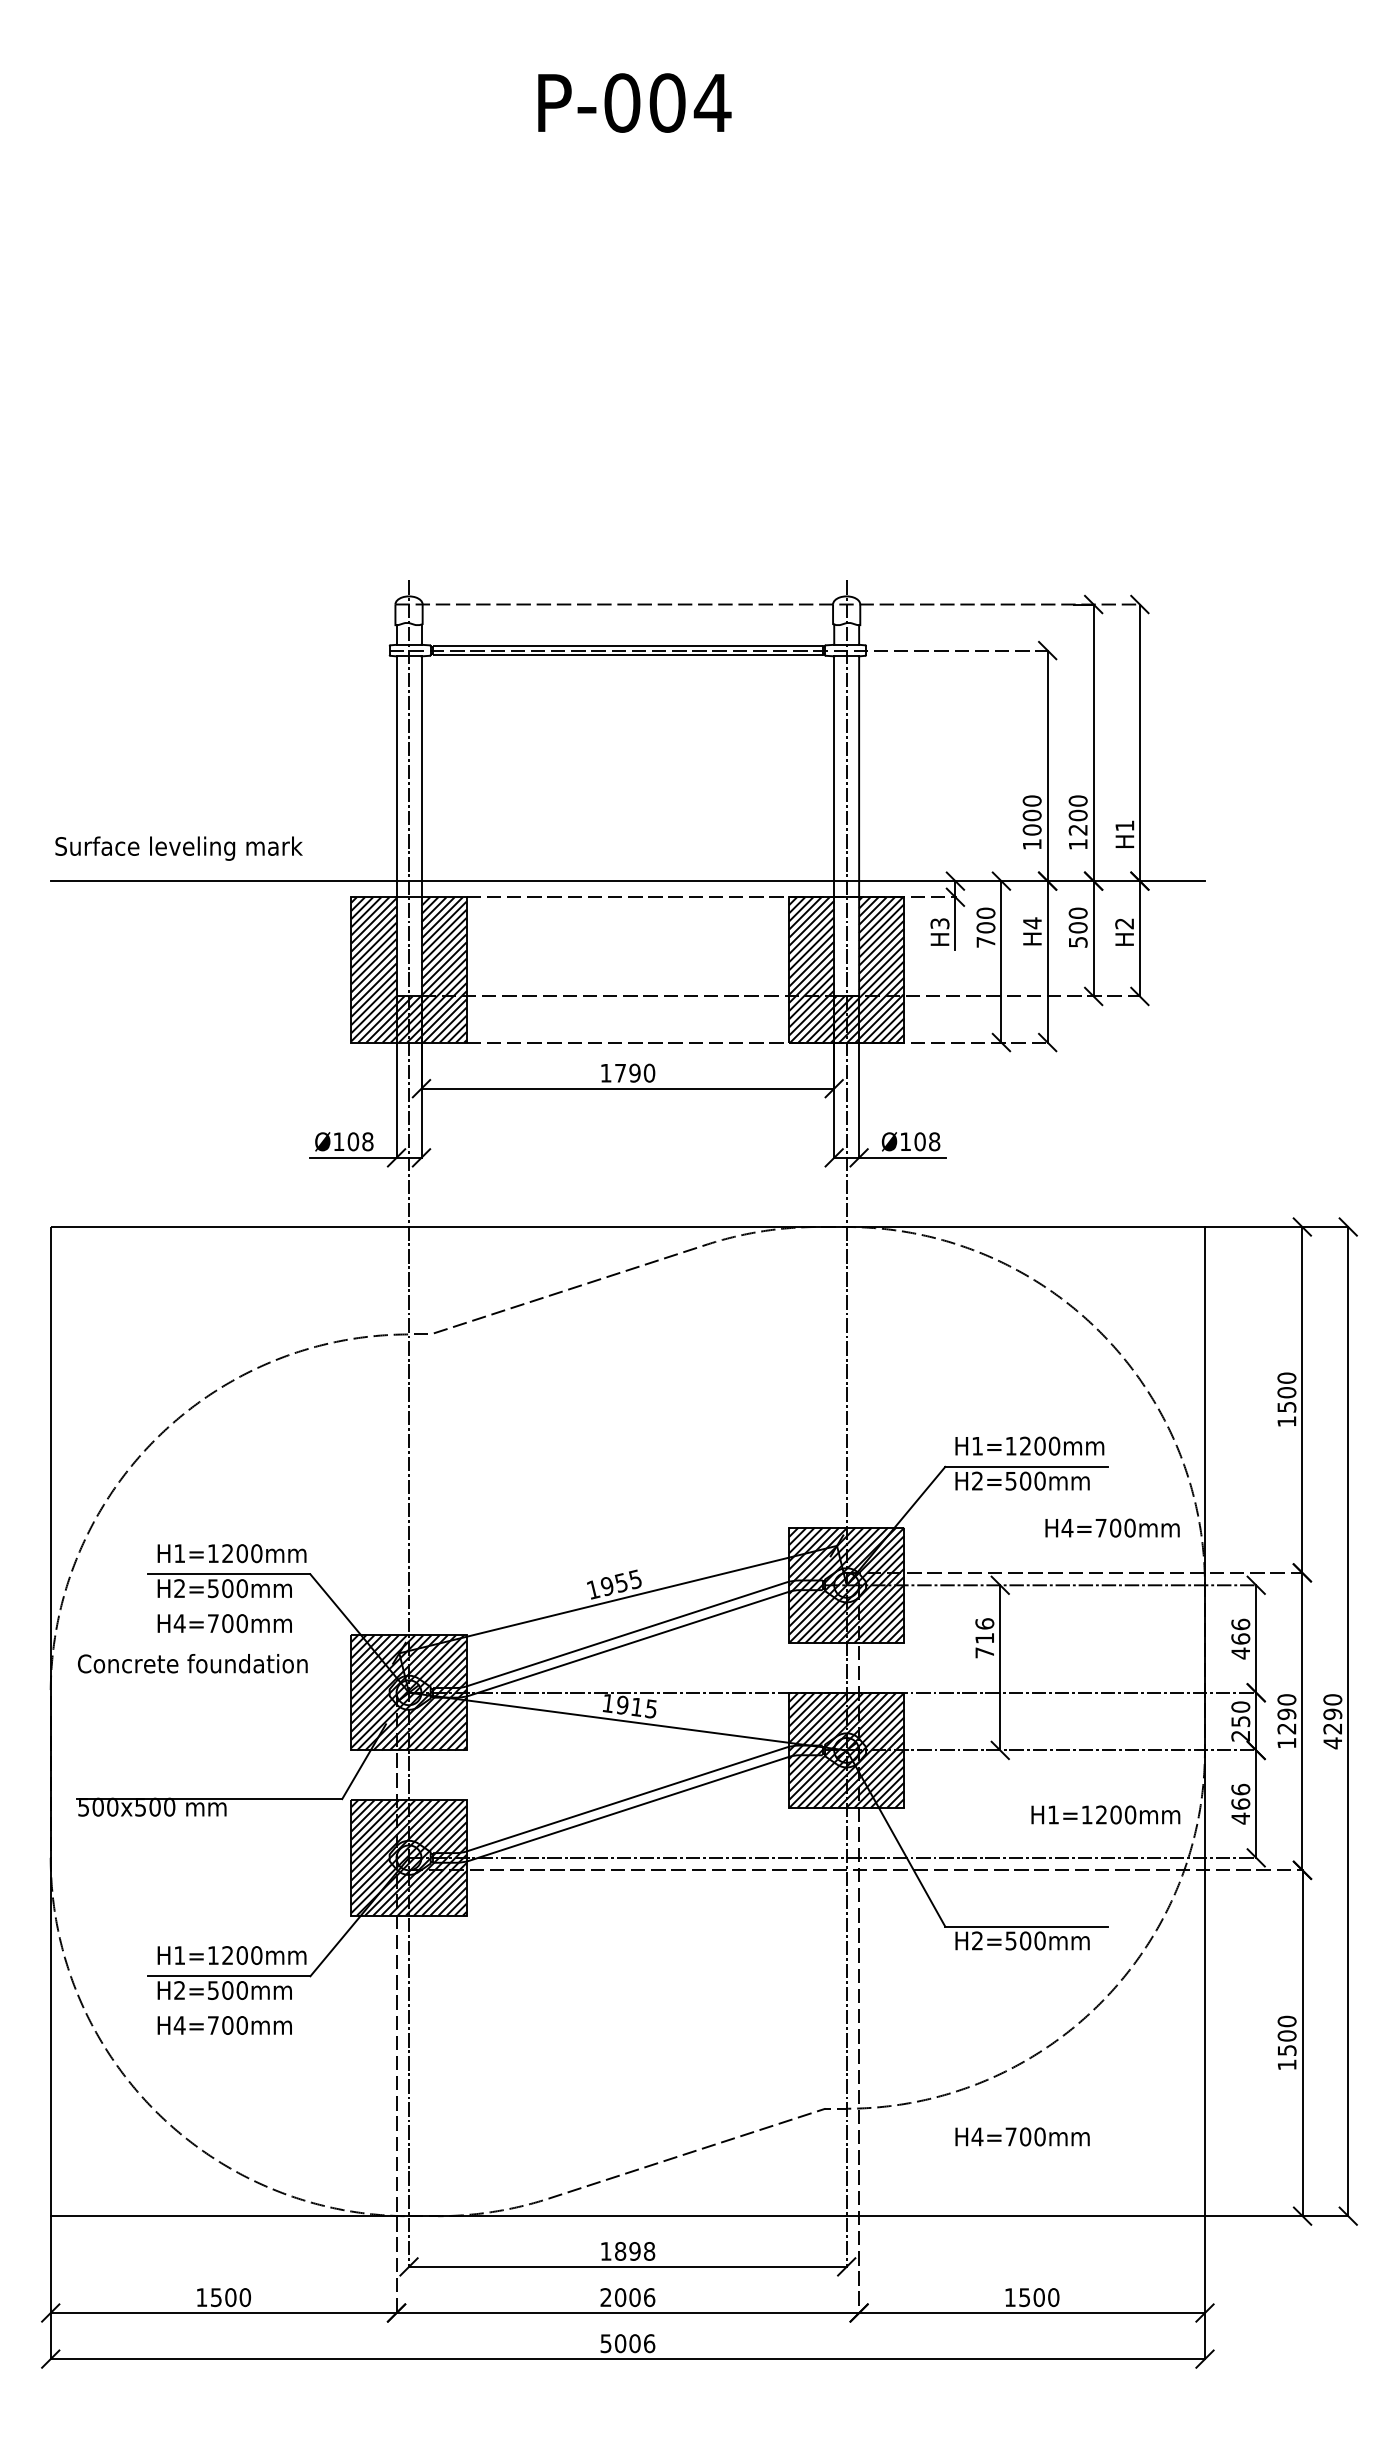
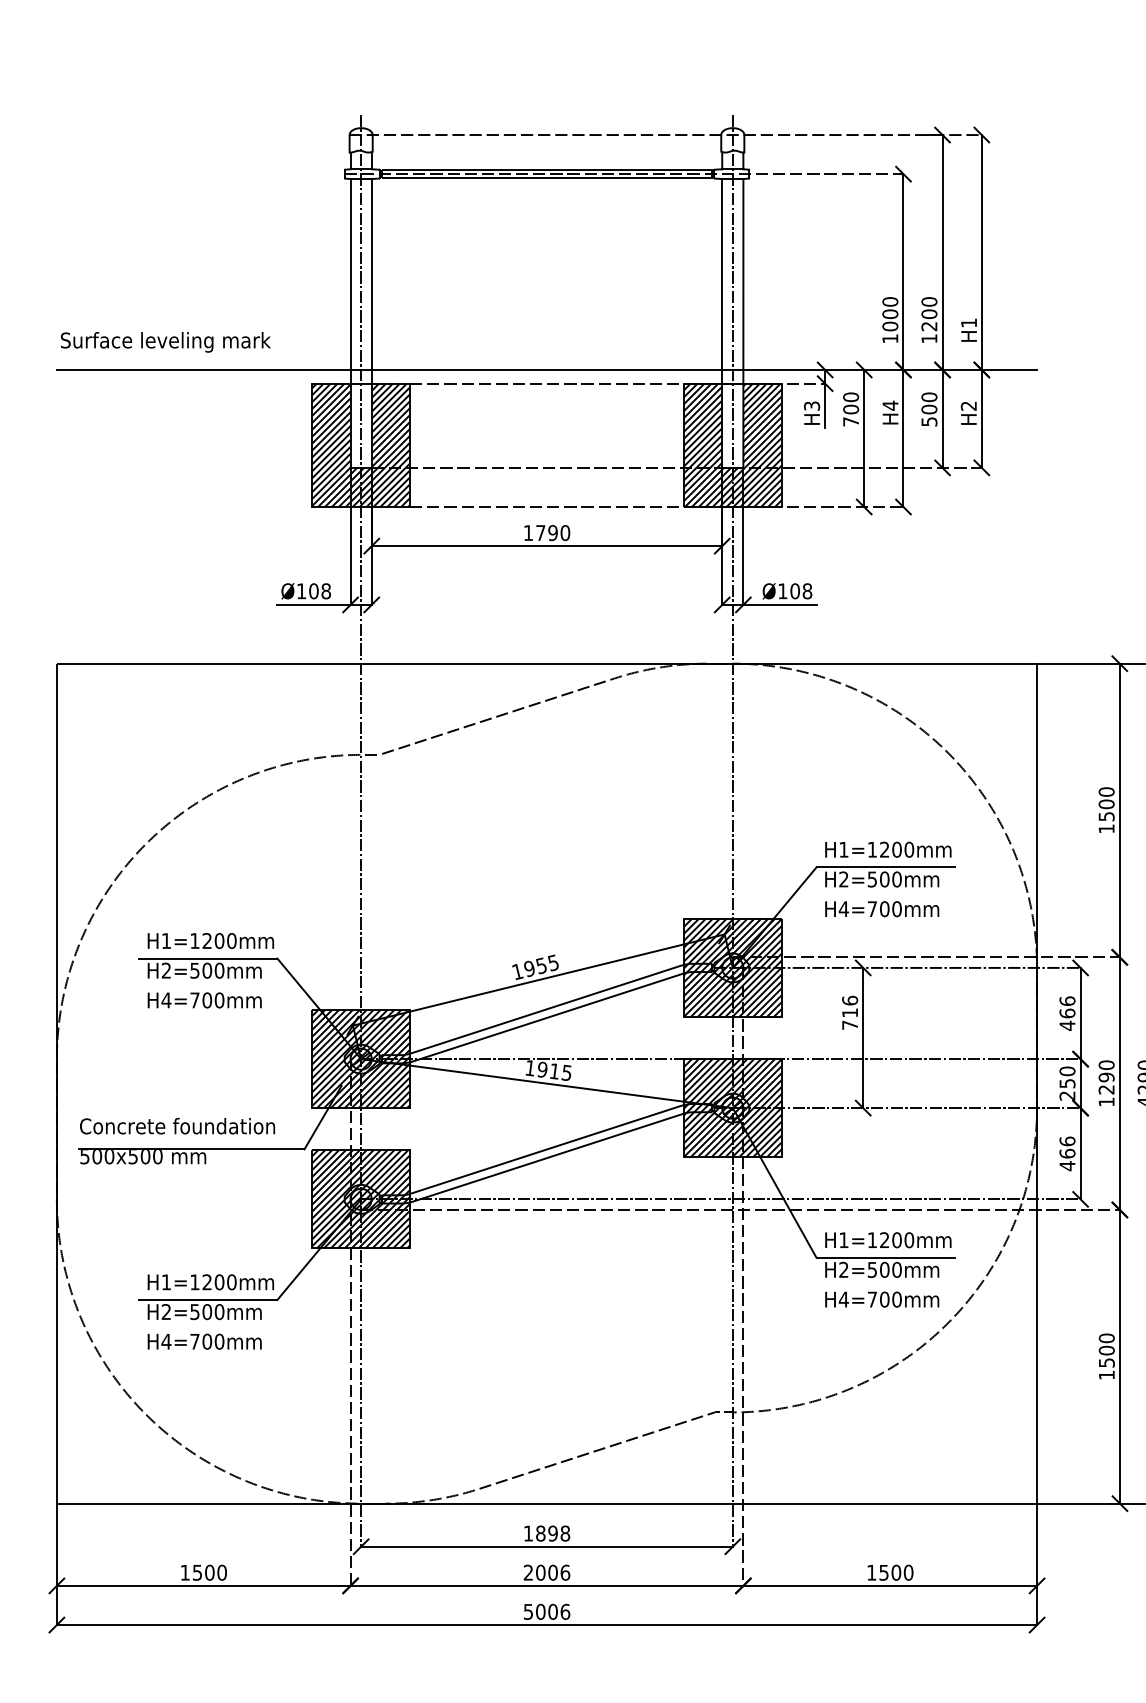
text: (1112, 1527) -> (882, 908), moved
text: (192, 1663) -> (177, 1126), moved
text: (1105, 1814) -> (888, 1239), moved
text: (1022, 2136) -> (882, 1299), moved

